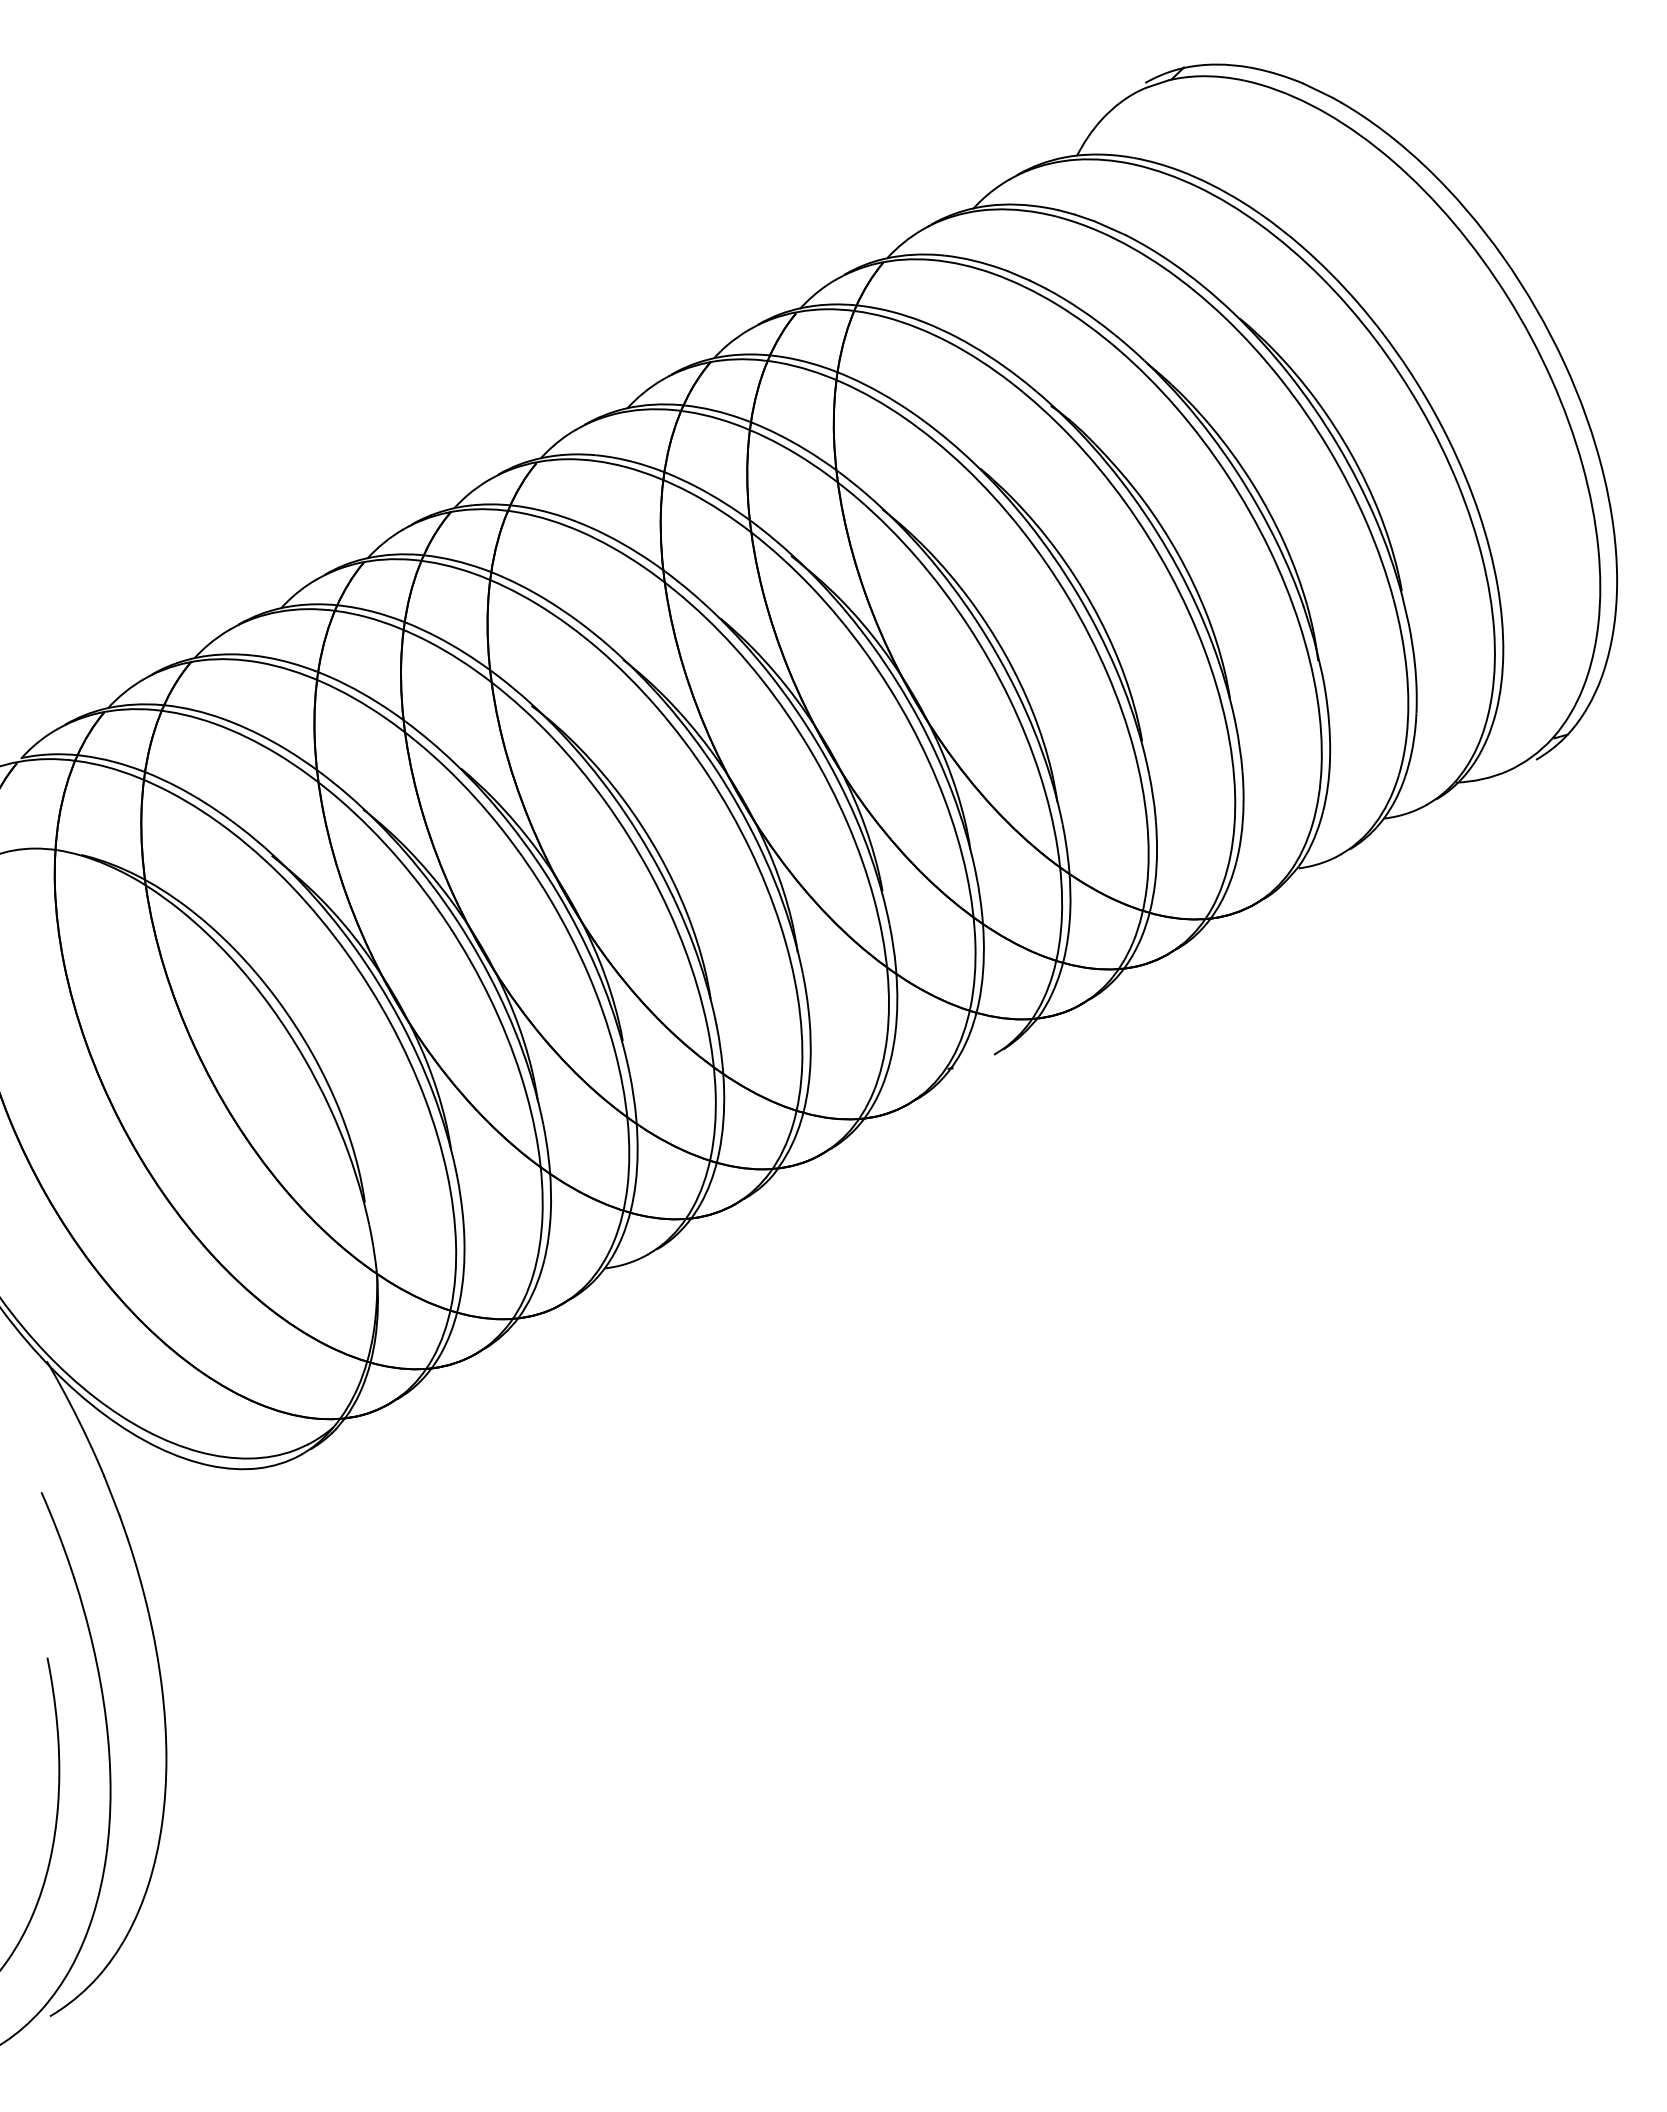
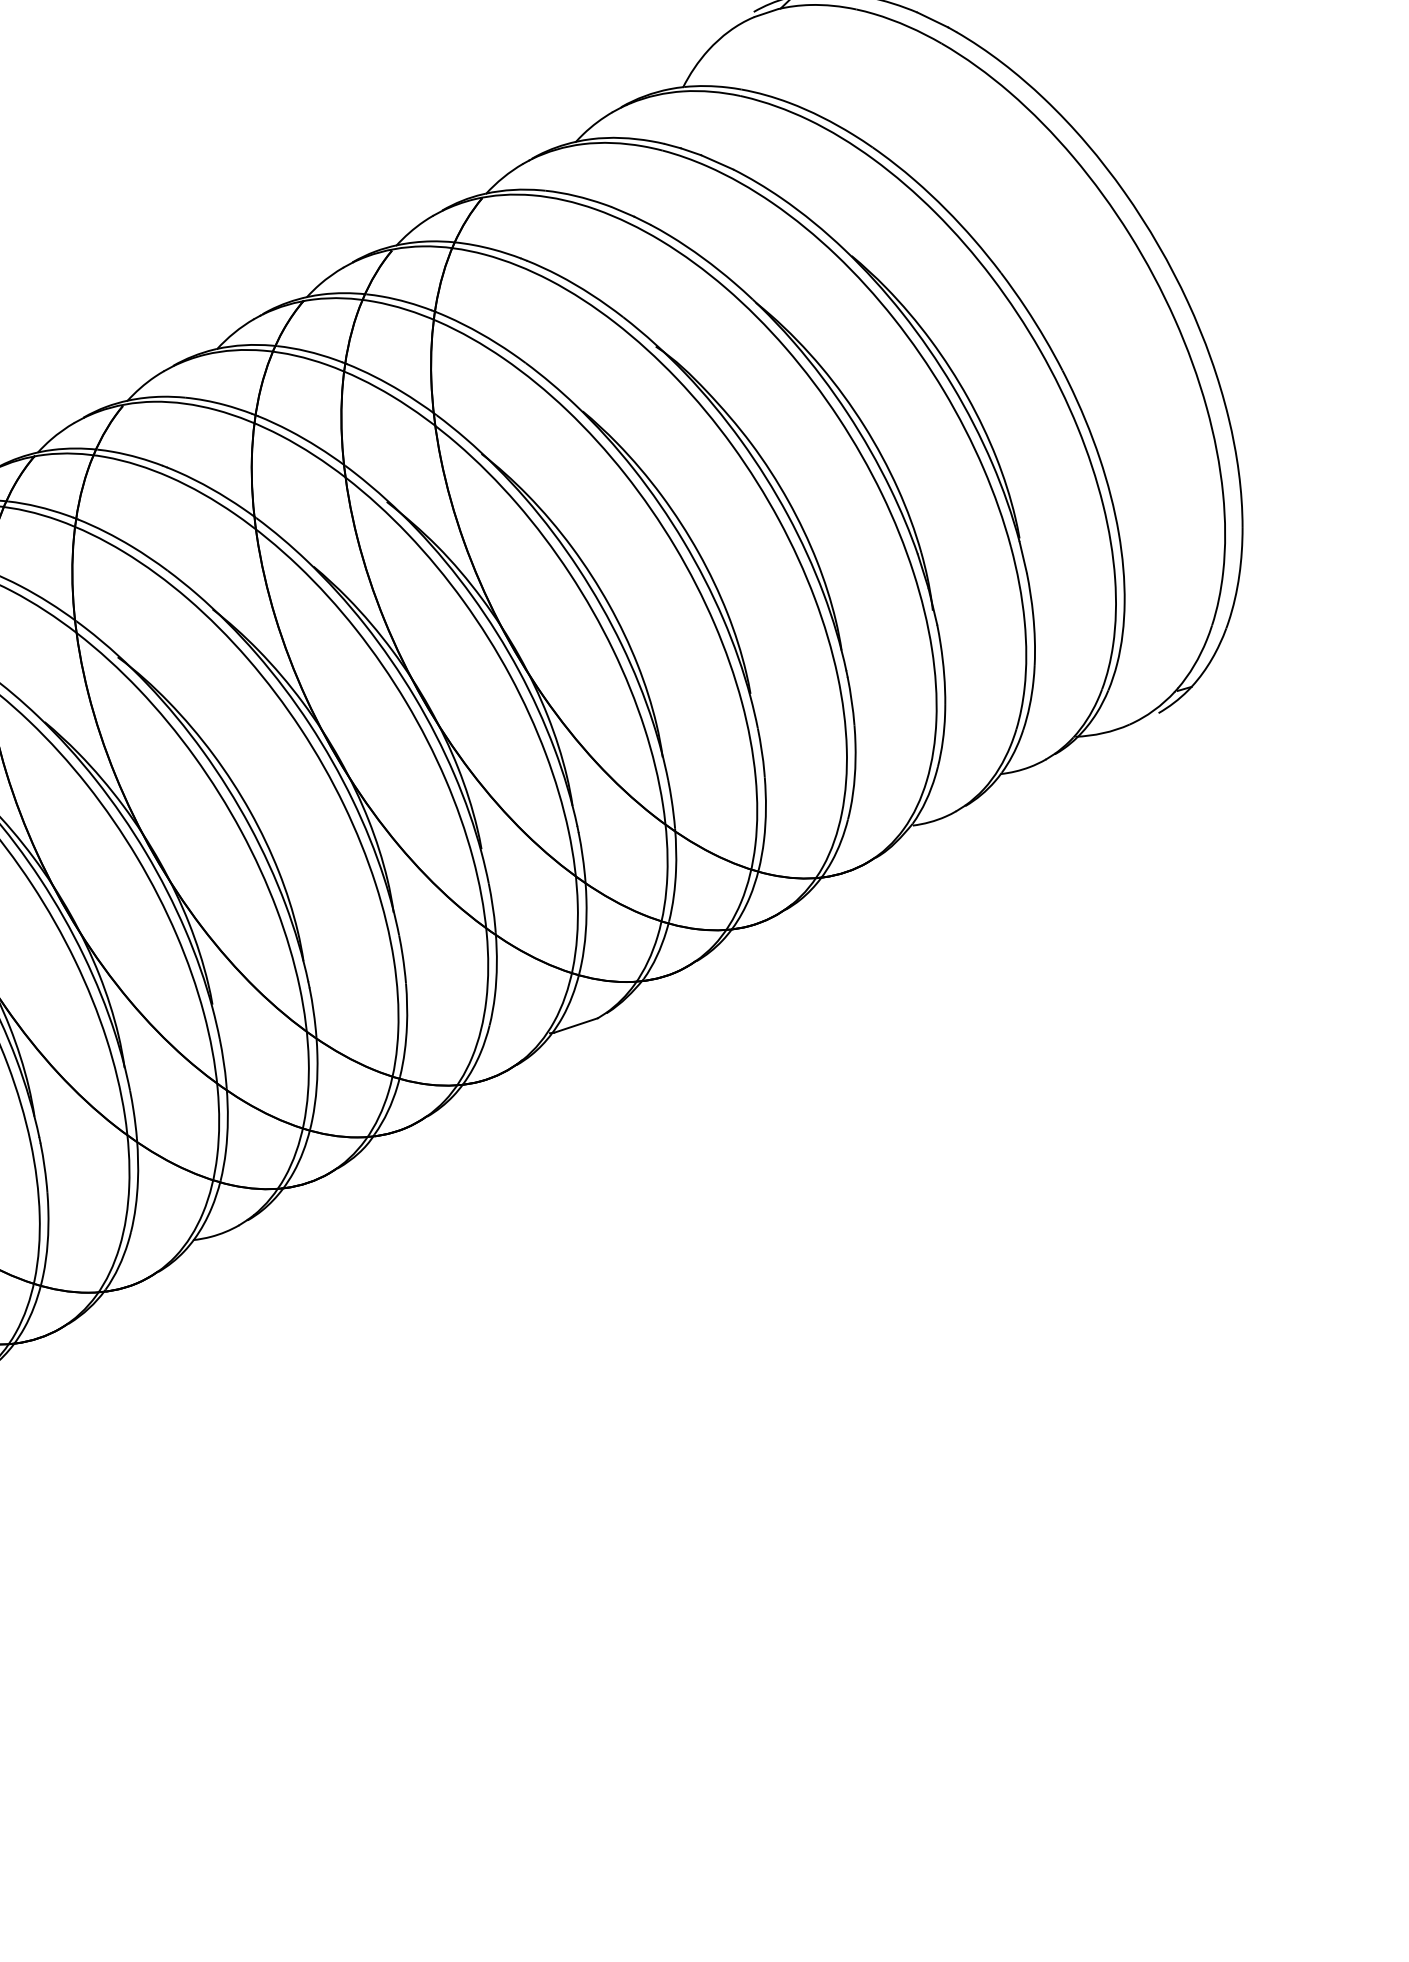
line: (973, 1061) -> (575, 1025), added

